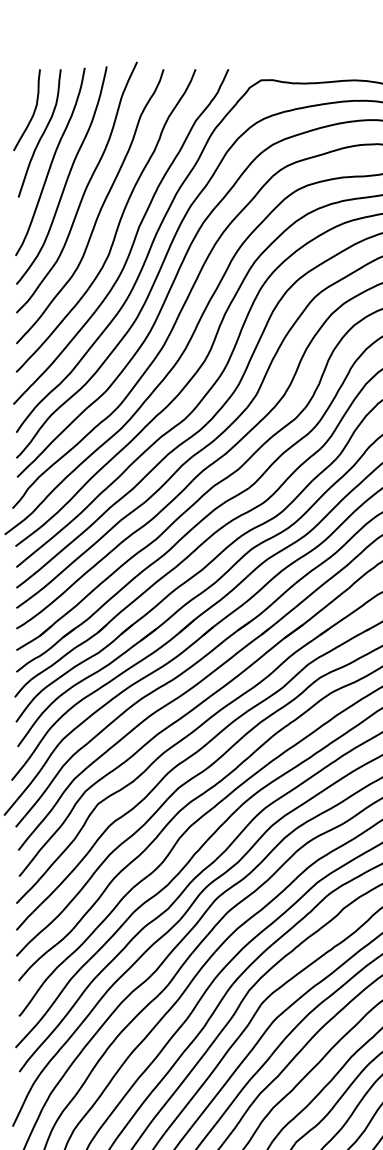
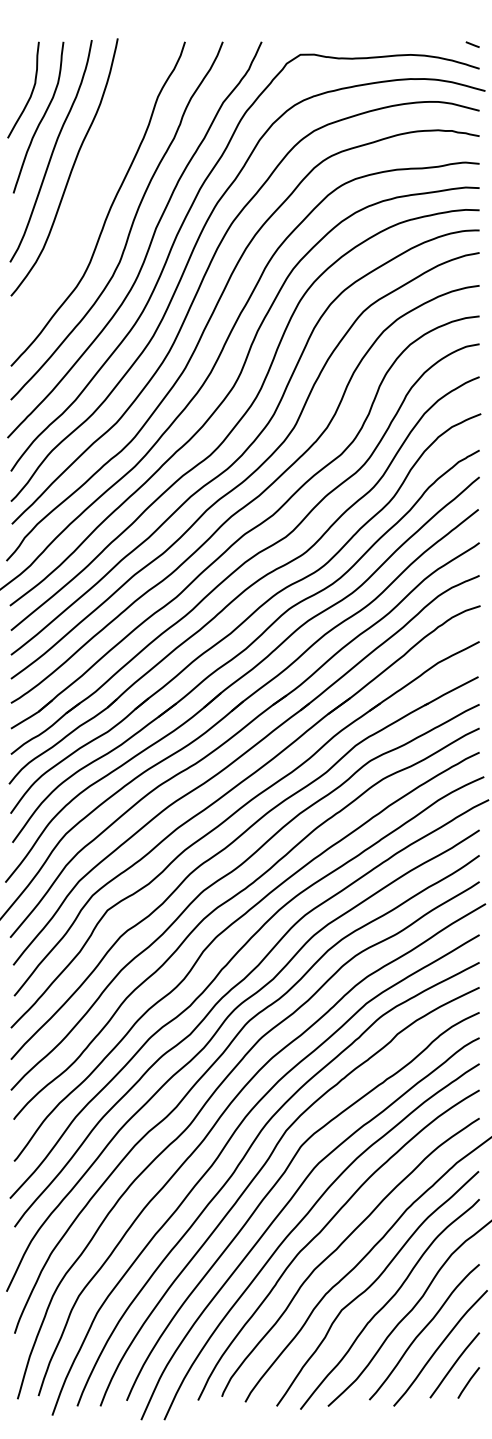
curve: (84, 190) -> (91, 184), removed

